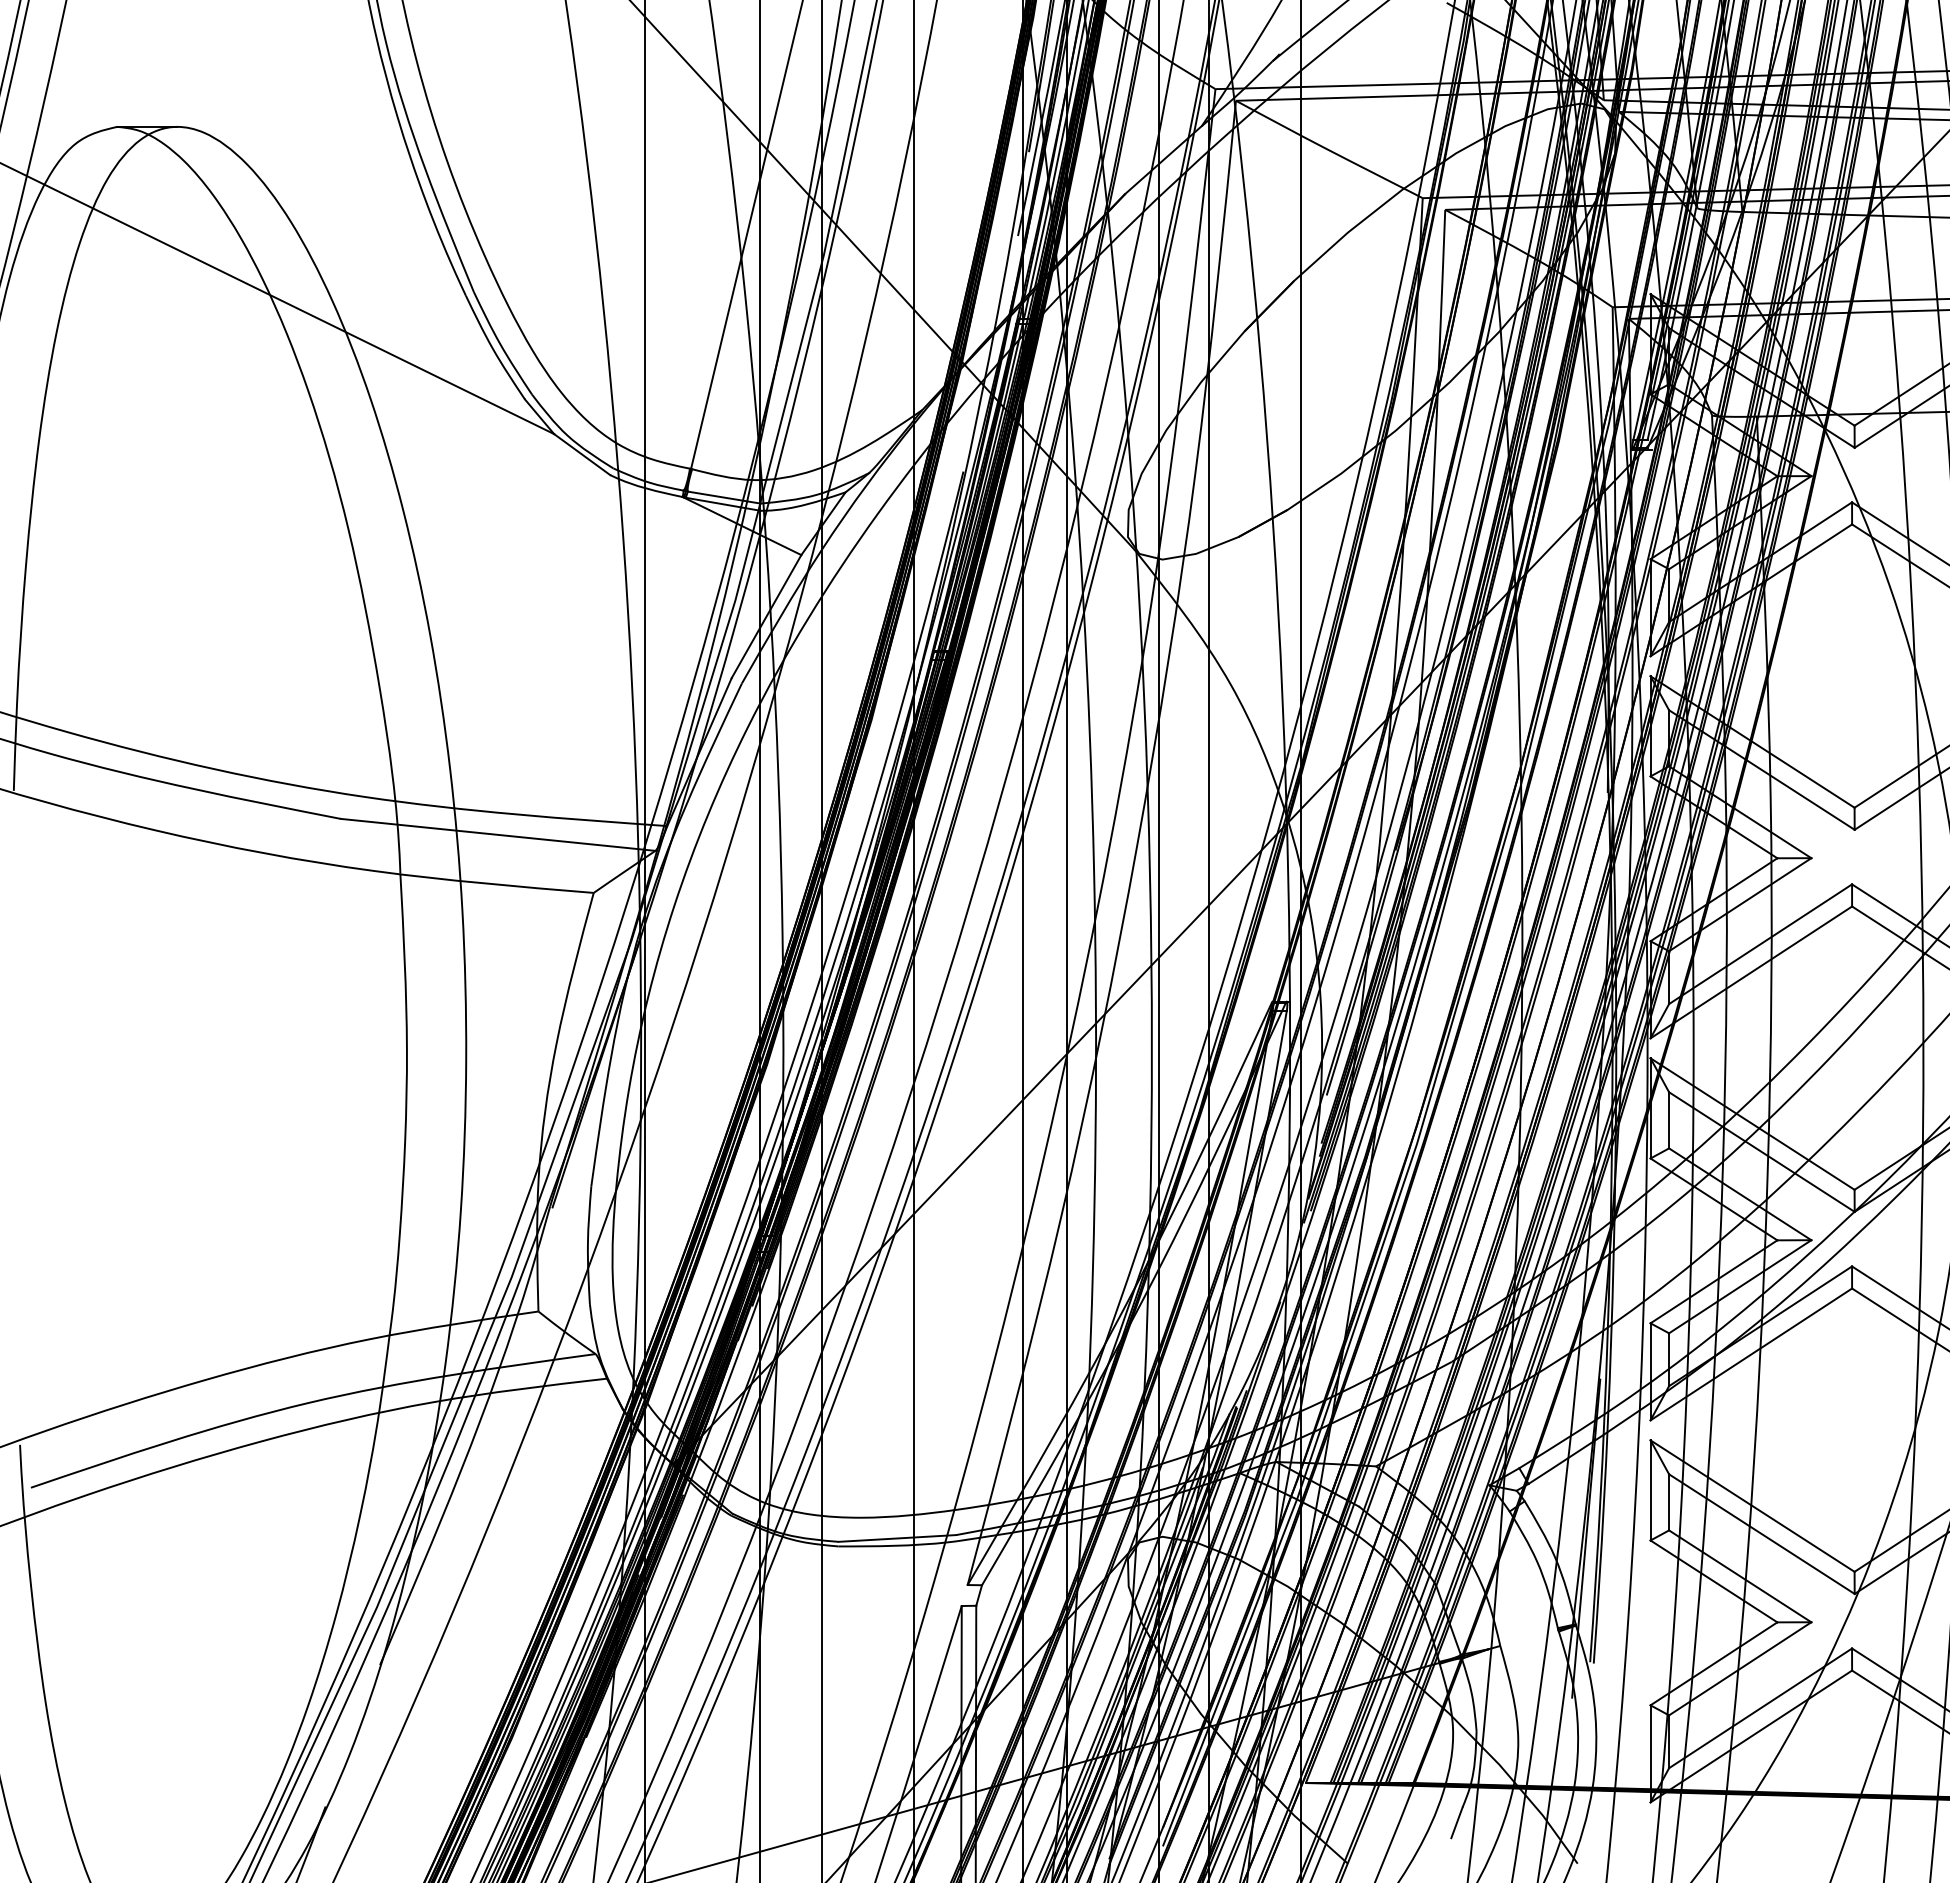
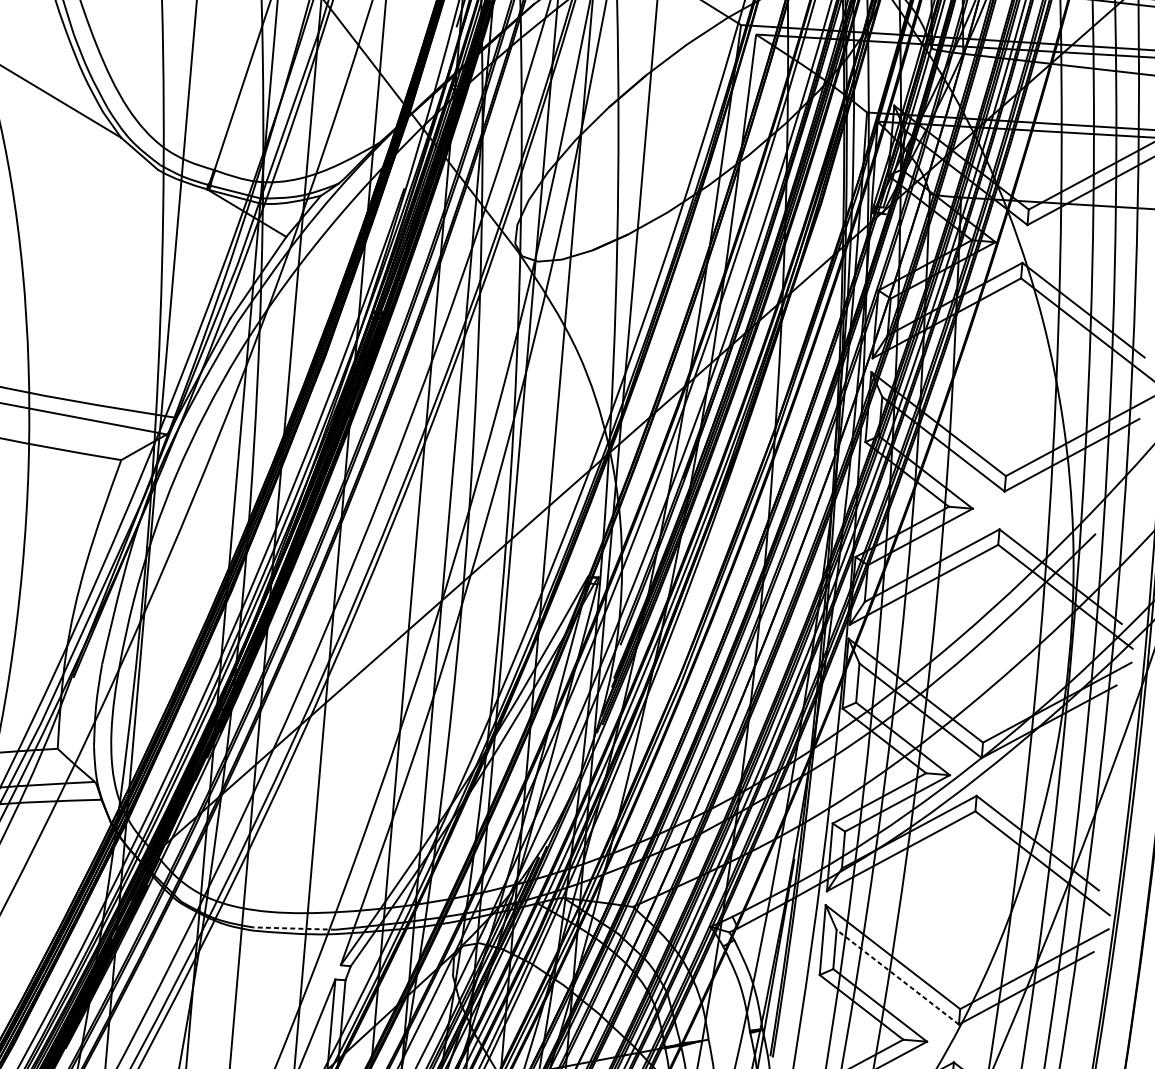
line: (1761, 1533) -> (897, 976), solid -> dashed
line: (897, 1538) -> (294, 928), solid -> dashed

